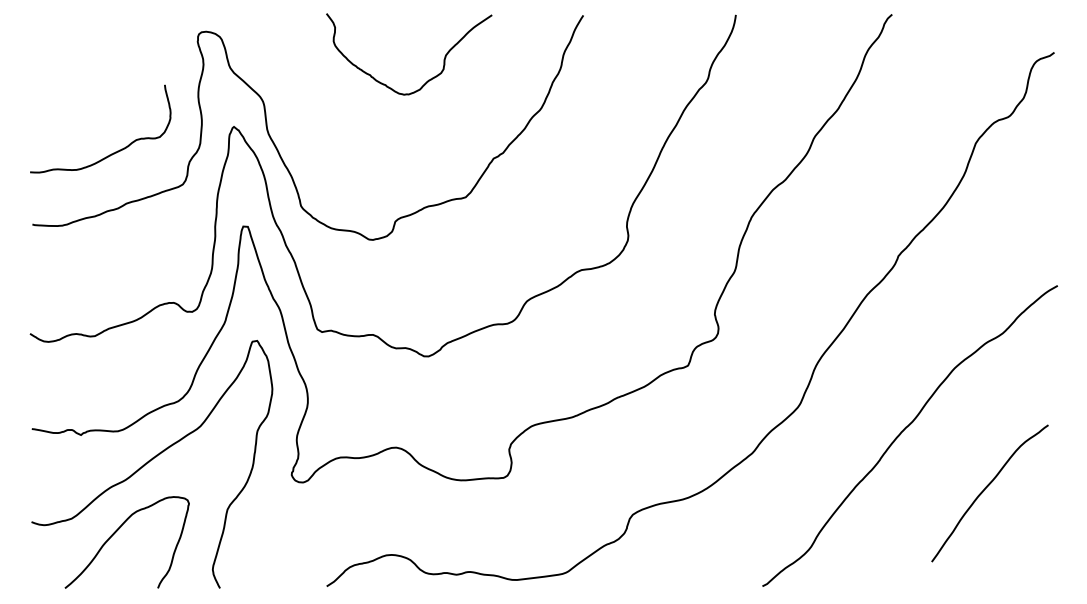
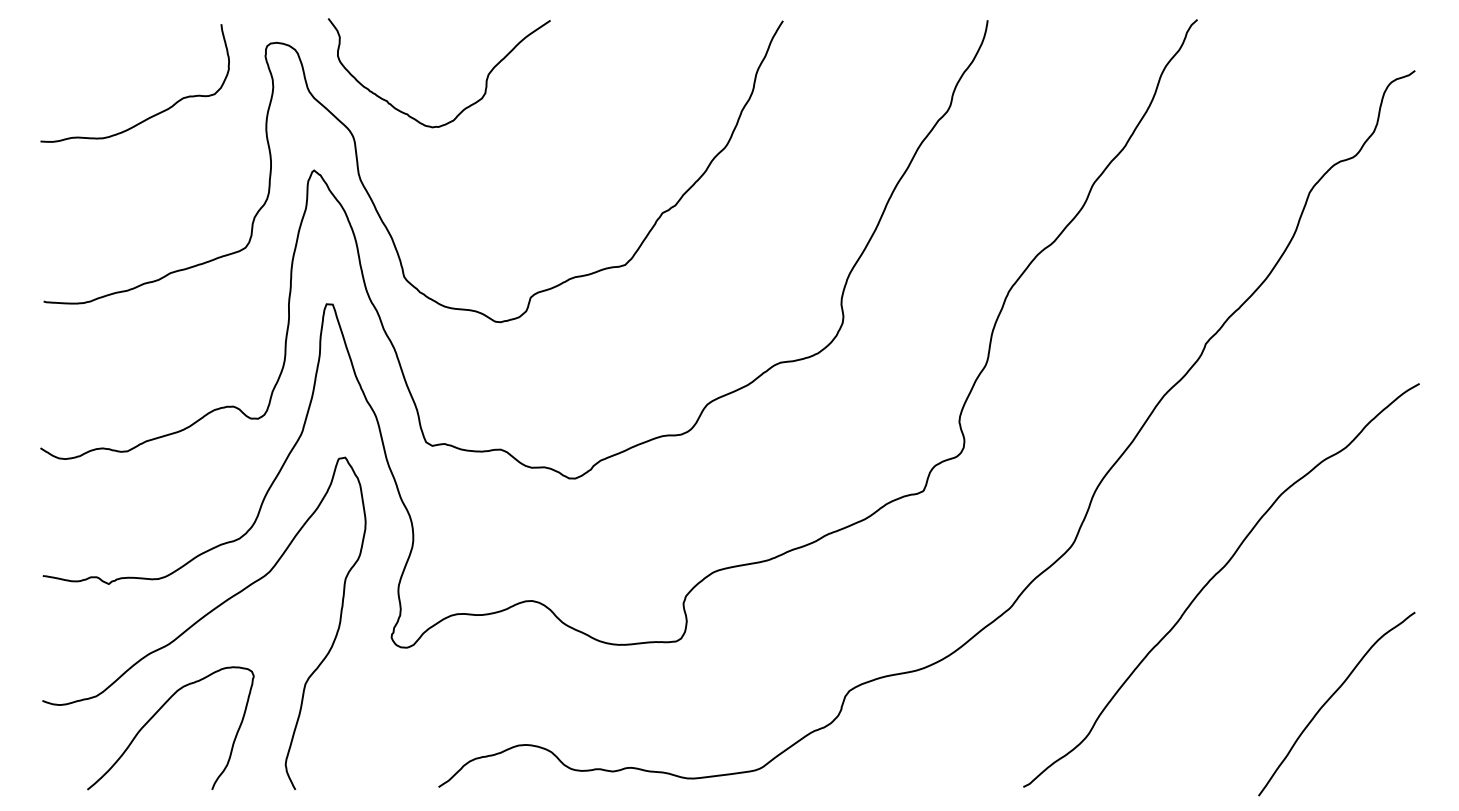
curve: (428, 79) -> (465, 106), moved
curve: (113, 152) -> (152, 114), moved
curve: (984, 491) -> (1329, 701), moved

